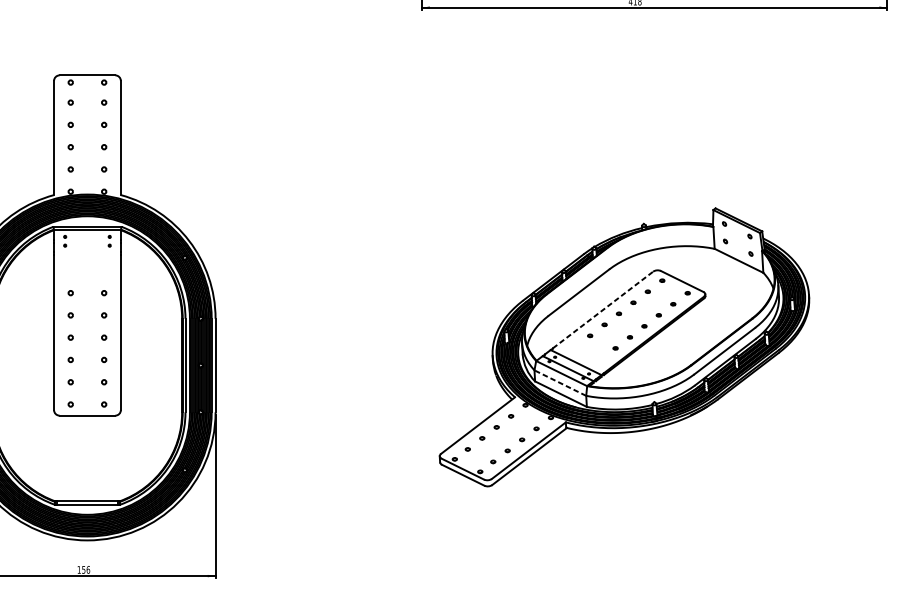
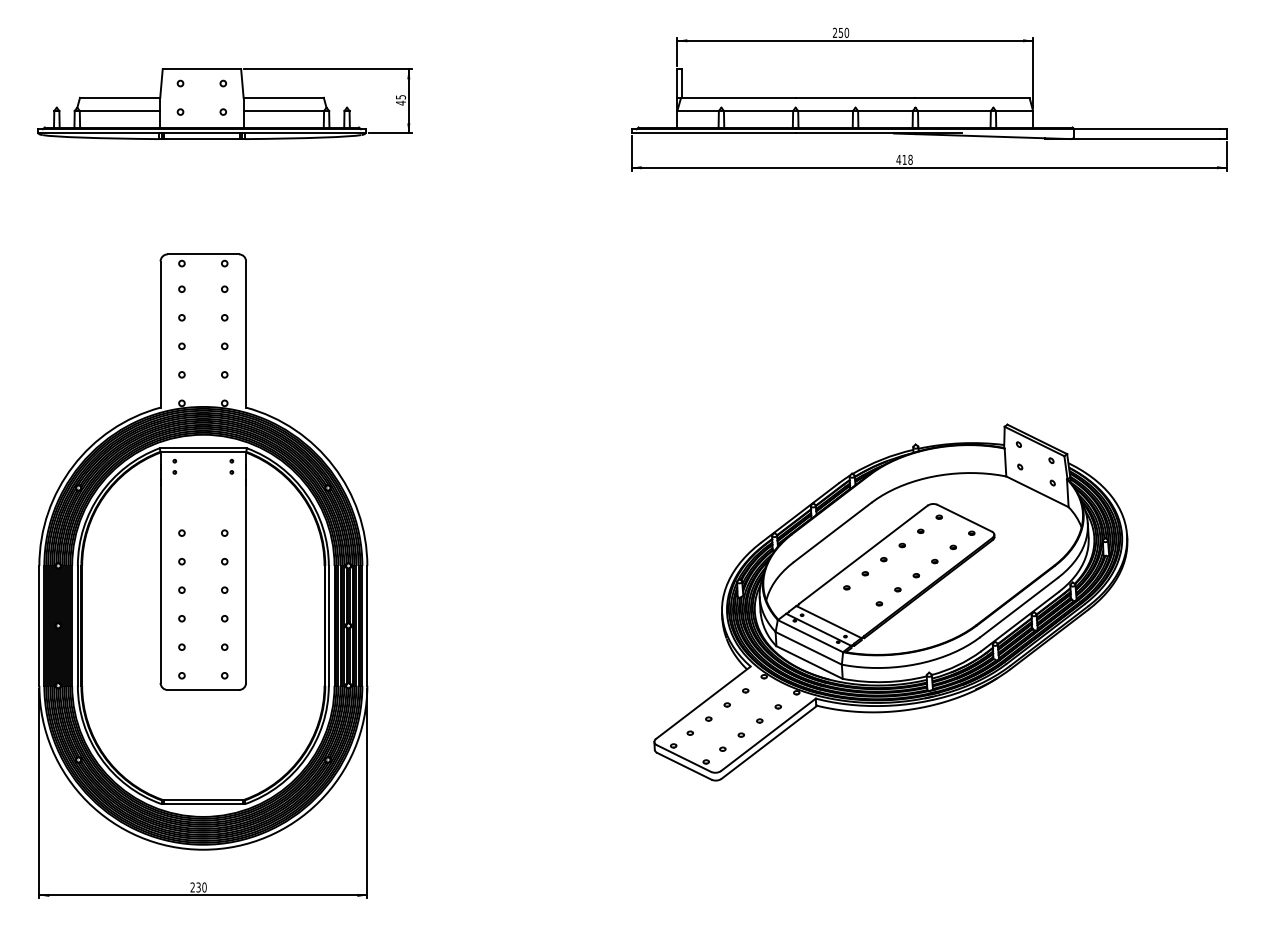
line: (603, 309) -> (863, 554), dashed -> solid
line: (560, 383) -> (808, 648), dashed -> solid
text: (83, 569) -> (198, 887), 156 -> 230

